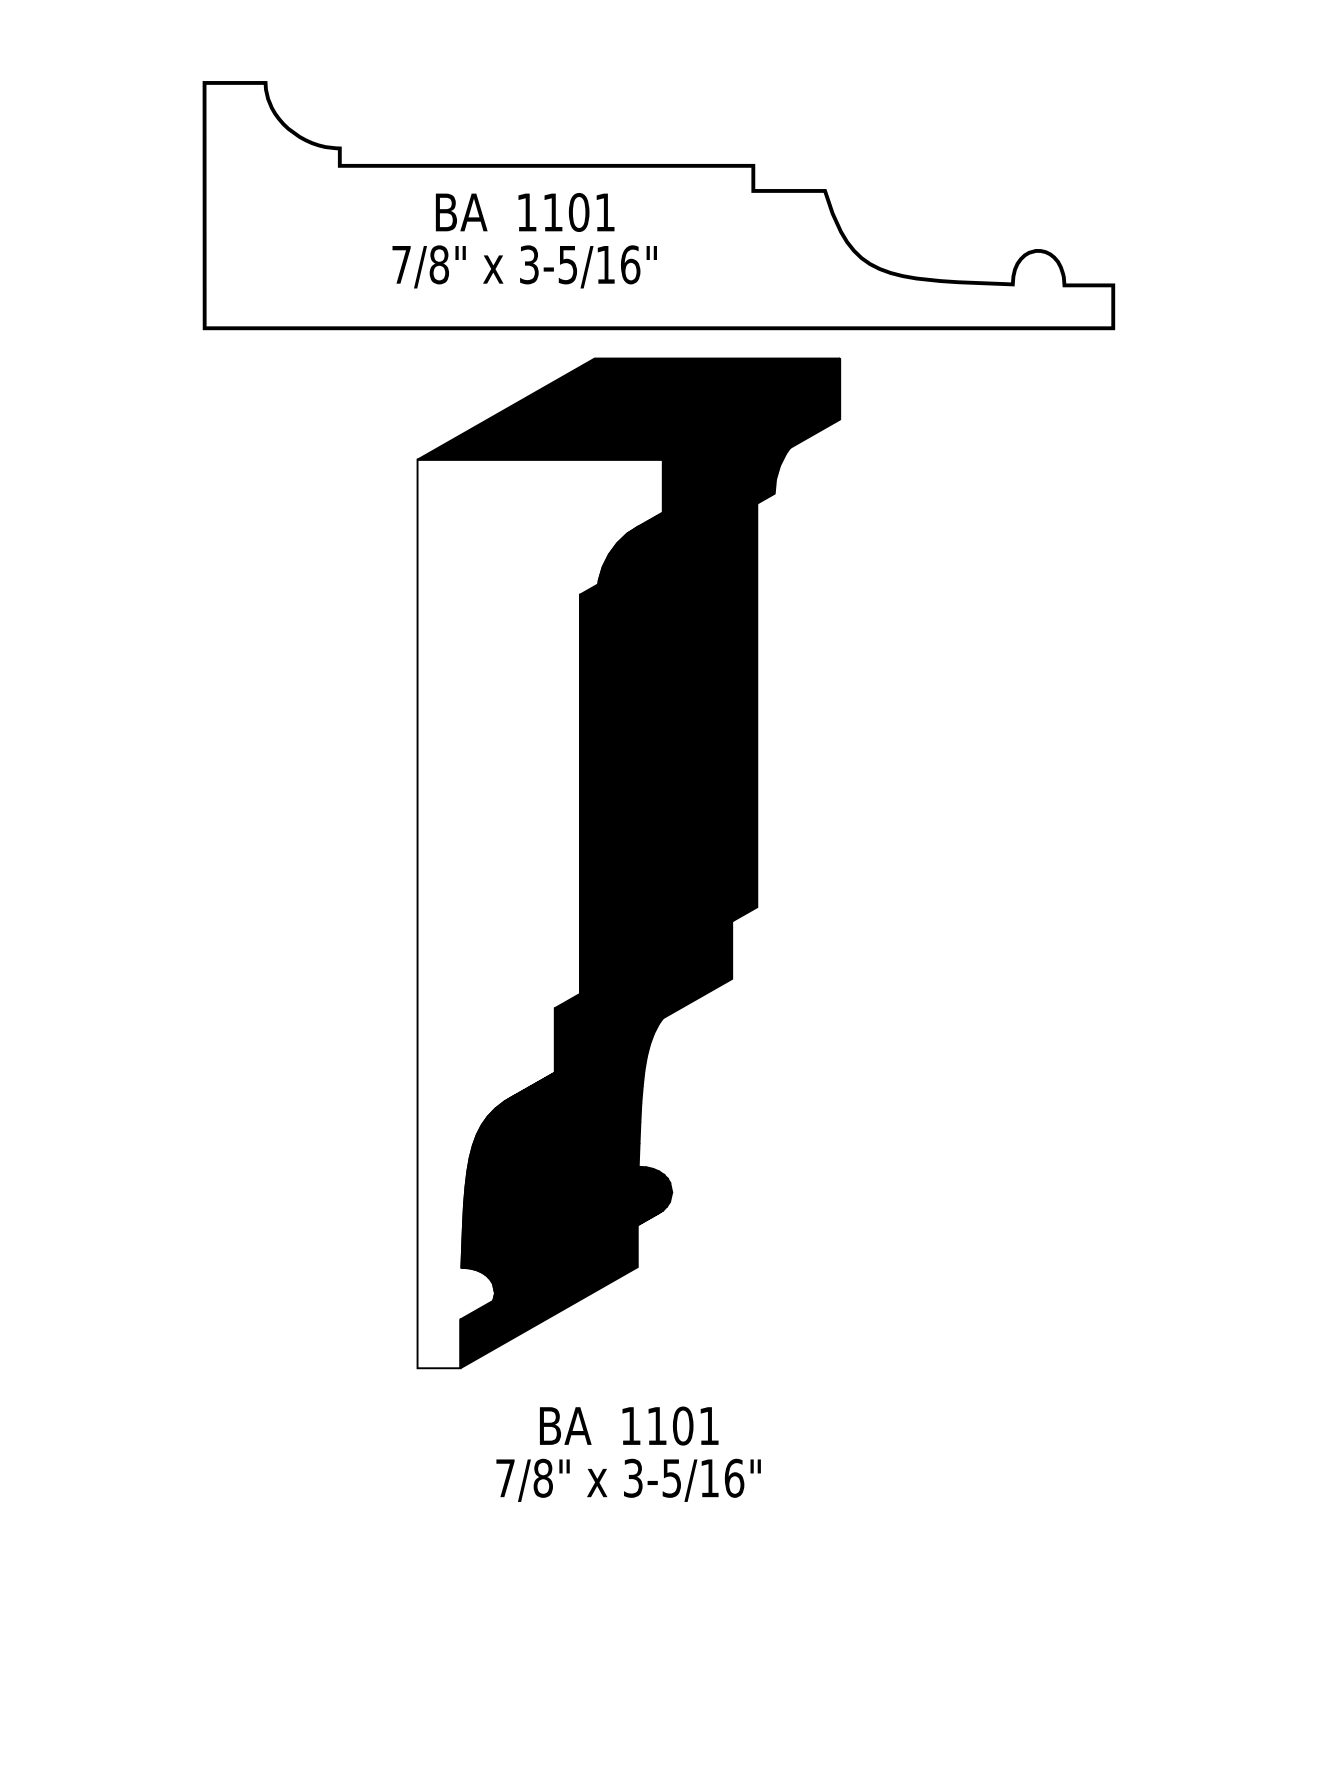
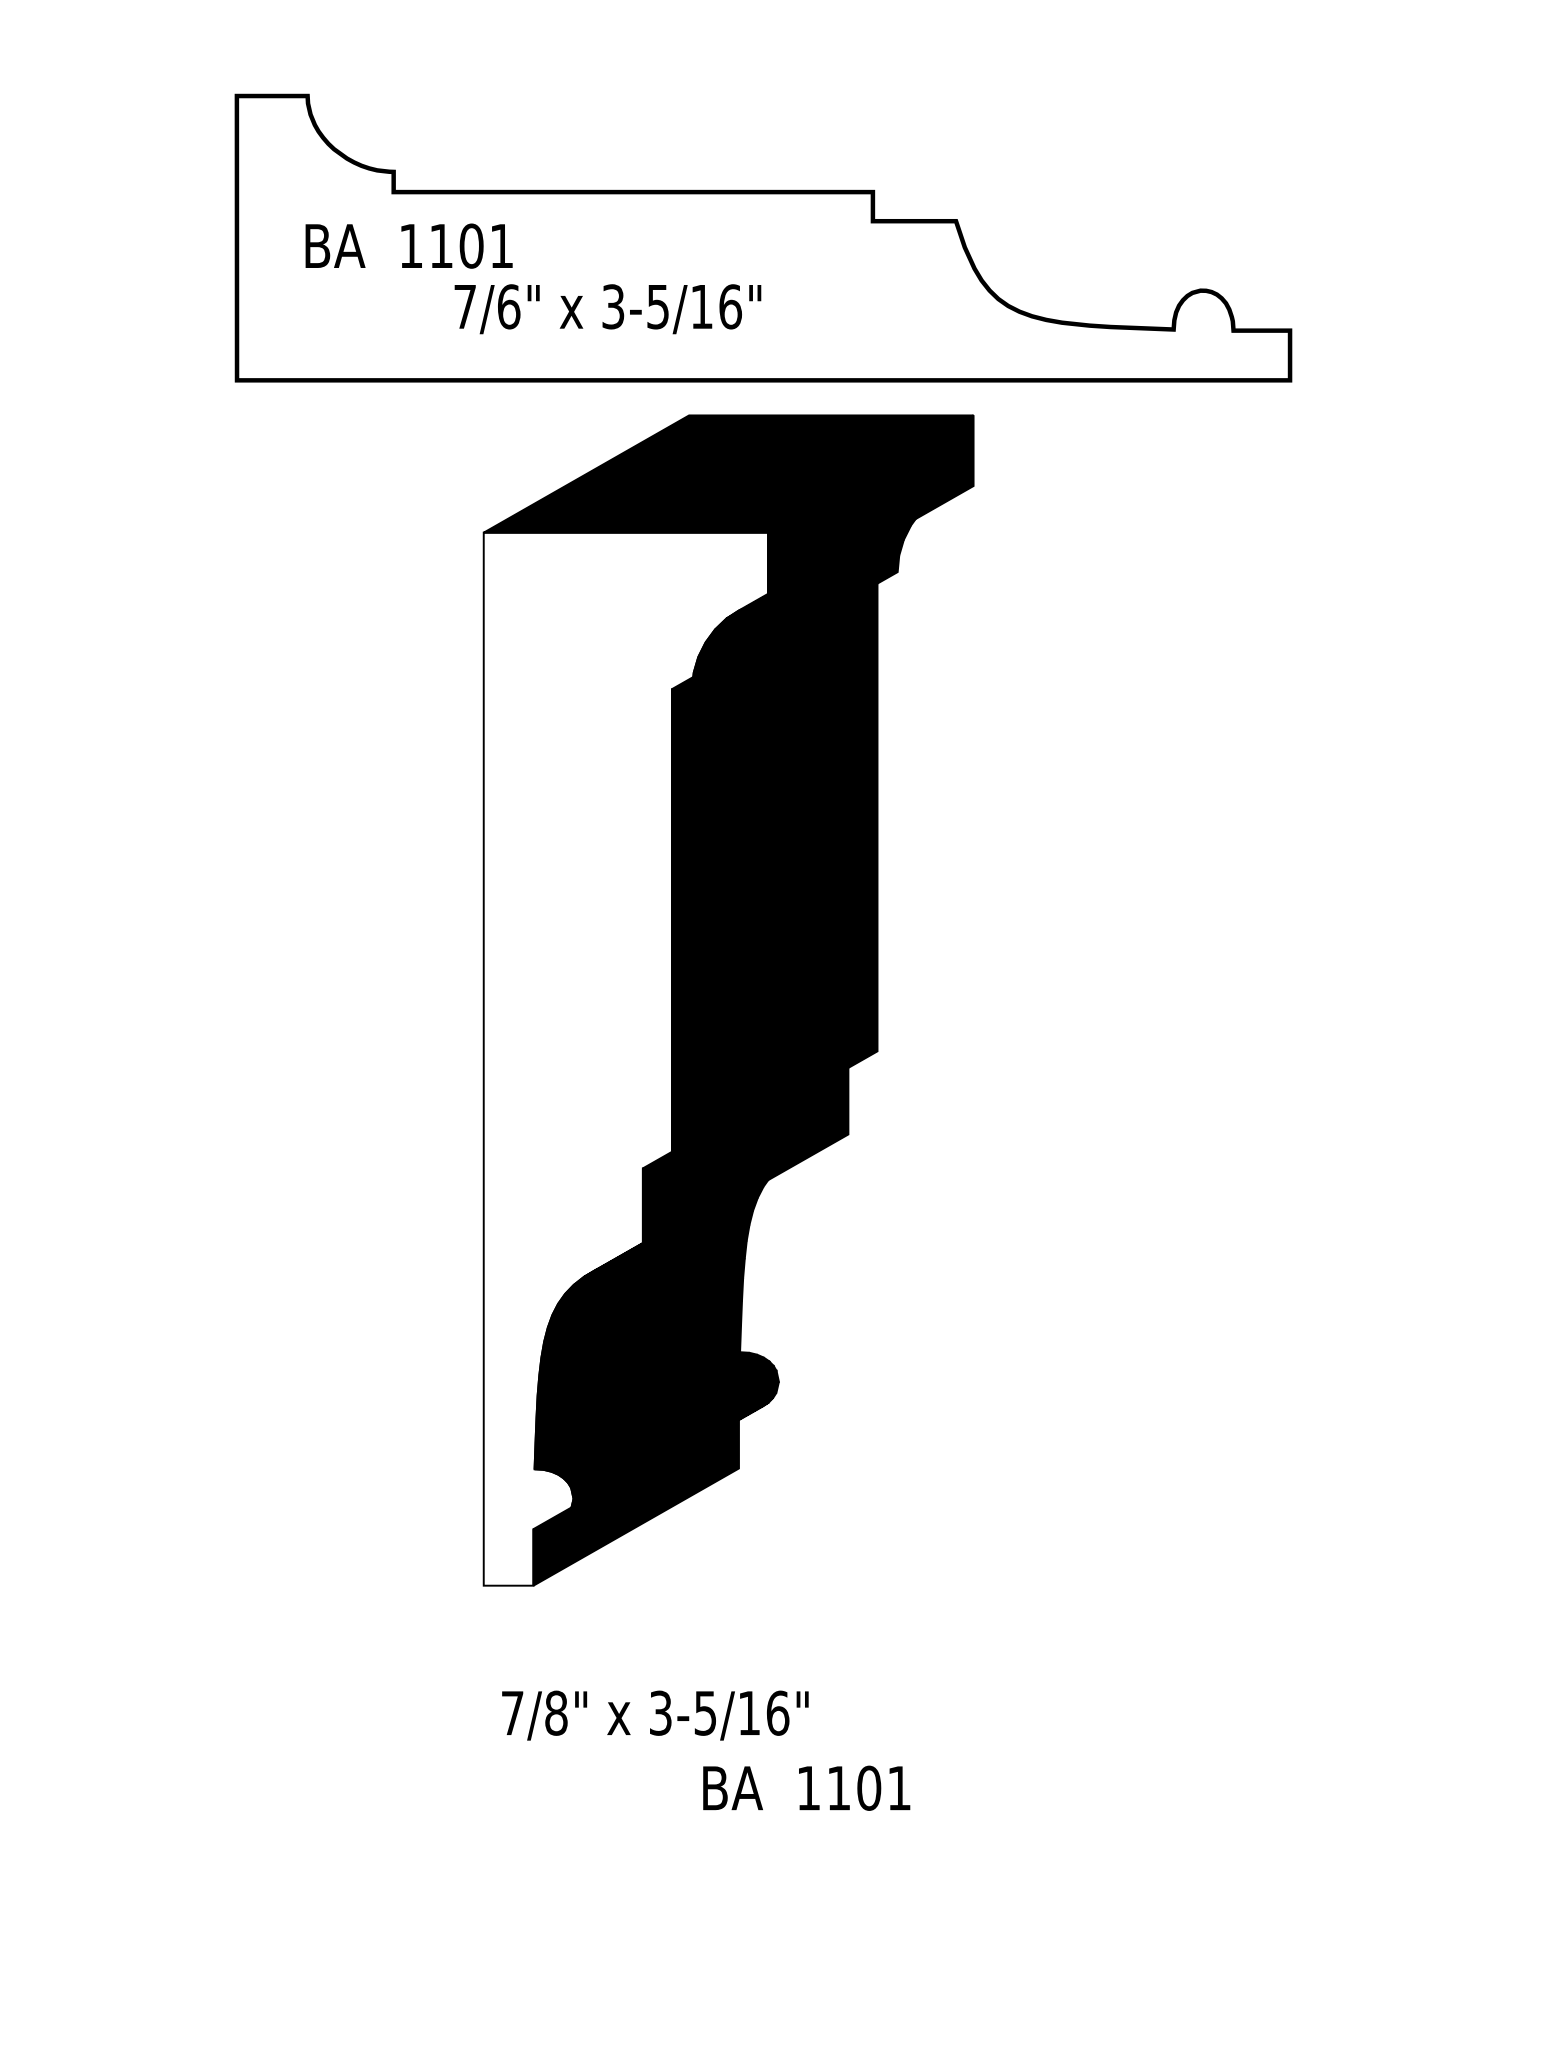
text: (524, 212) -> (408, 246), moved
text: (439, 264) -> (509, 306), 7/8" -> 7/6"
text: (629, 1425) -> (807, 1787), moved
text: (628, 1479) -> (655, 1714), moved

